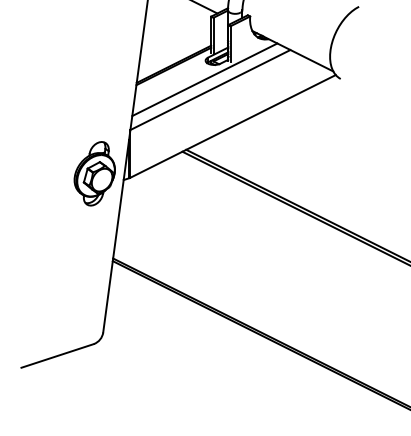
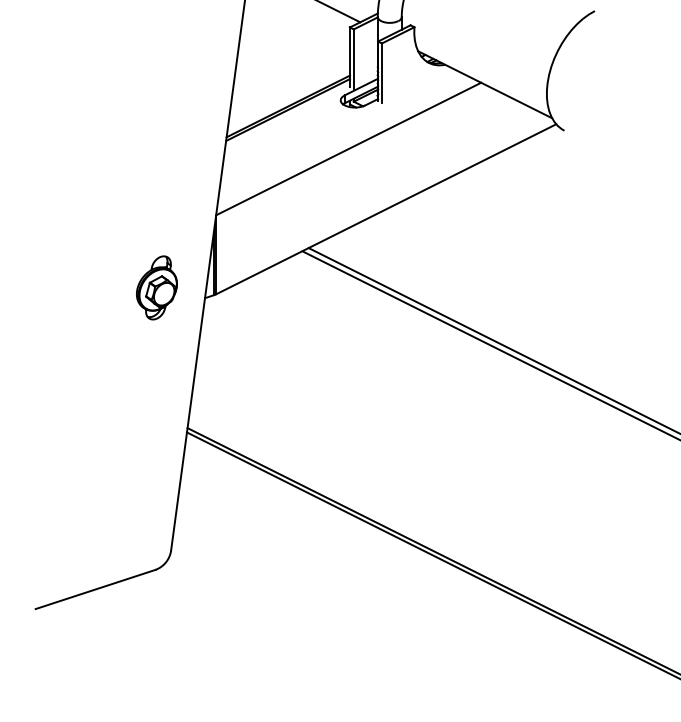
line: (204, 79) -> (338, 131), removed
part: (94, 173) -> (156, 287), size x0.6

